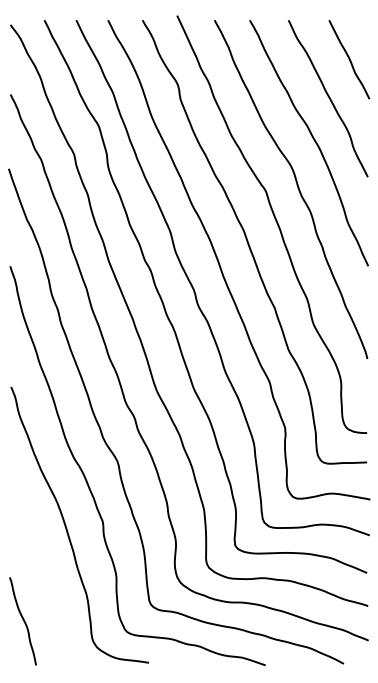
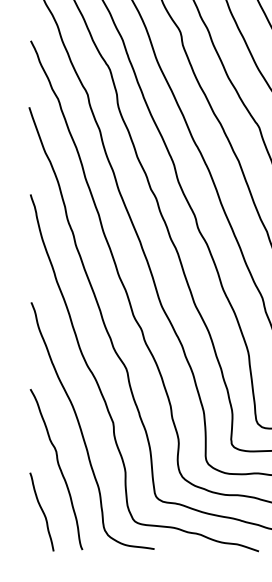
curve: (41, 571) -> (58, 467), added

